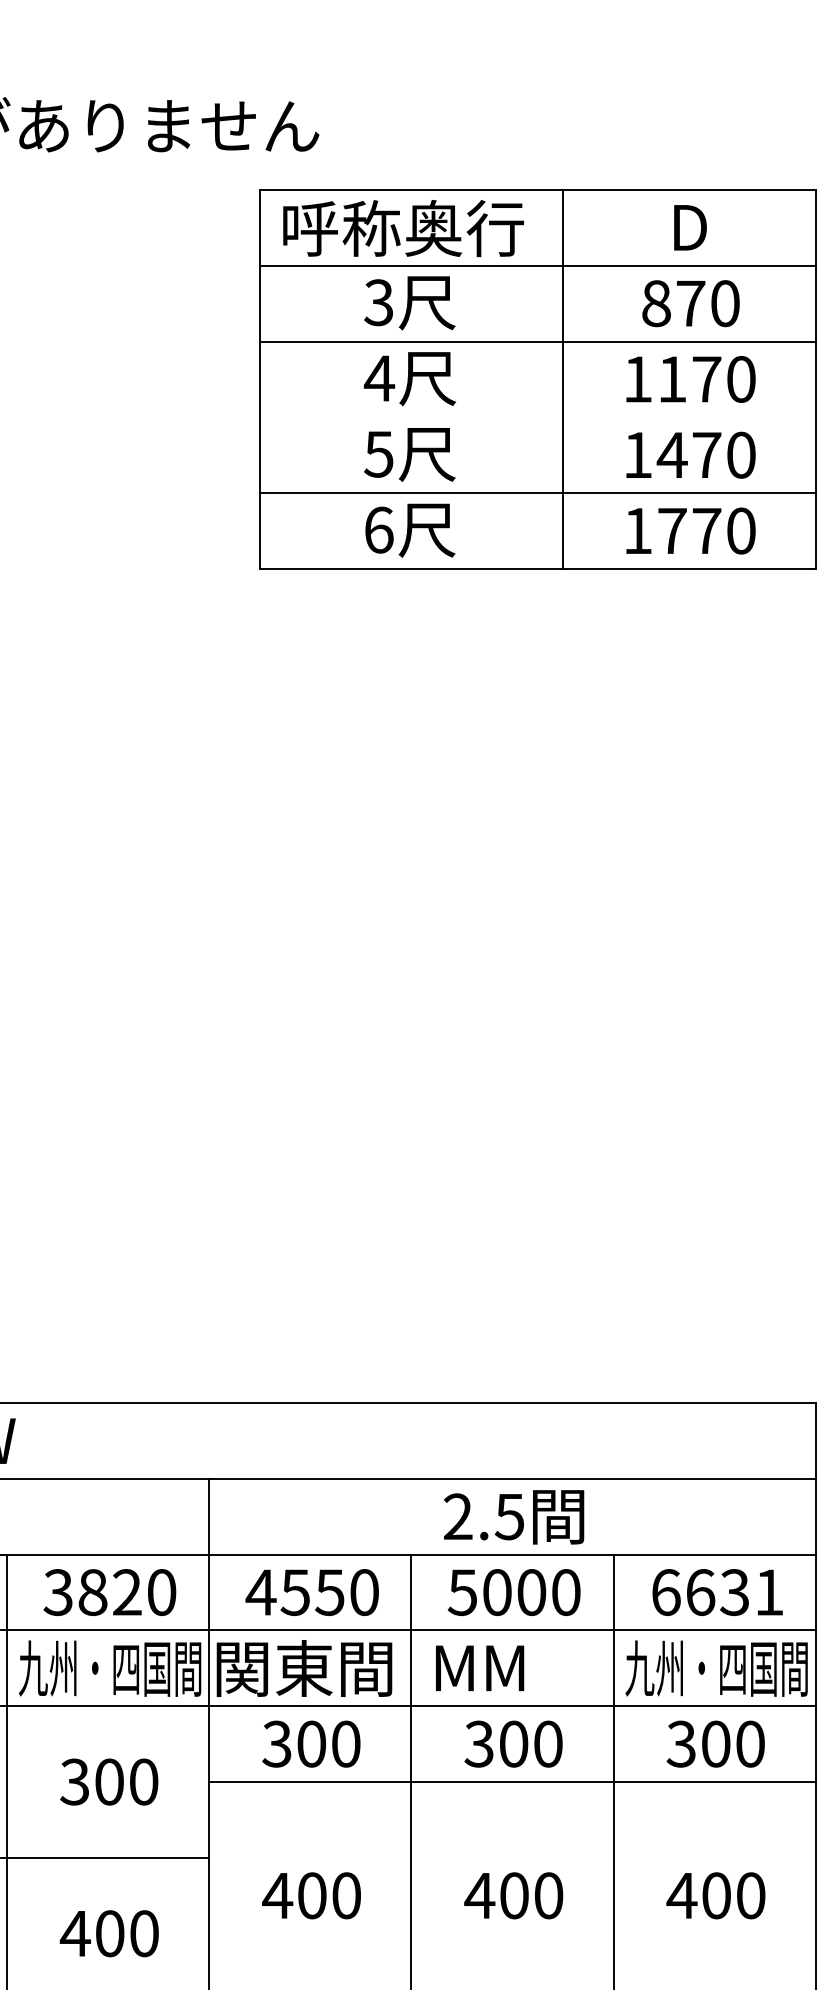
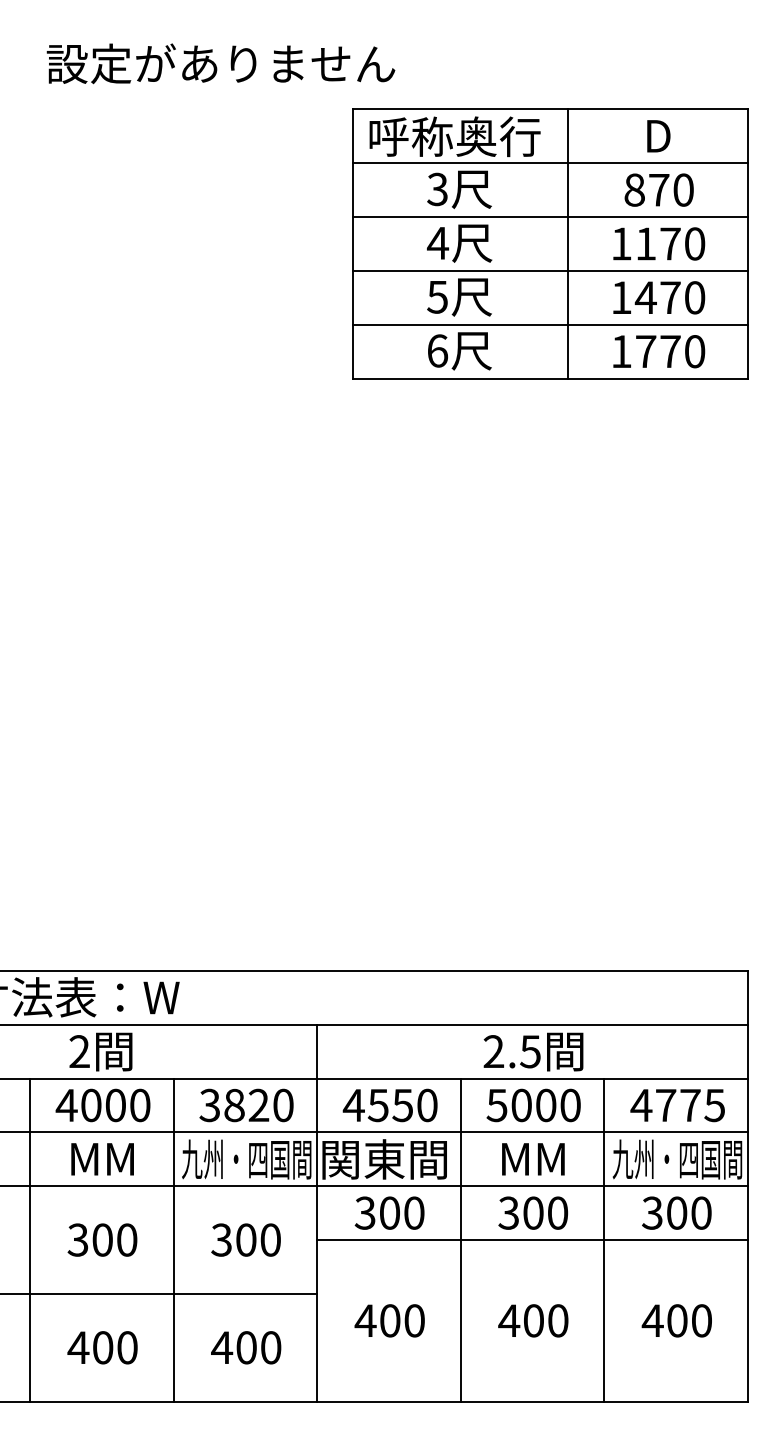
line: (537, 416) -> (550, 270), added
text: (716, 1592) -> (677, 1105), 6631 -> 4775
text: (480, 1668) -> (533, 1159), moved

